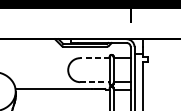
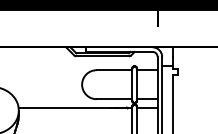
line: (95, 58) -> (114, 70), dashed -> solid
line: (95, 82) -> (114, 99), dashed -> solid

